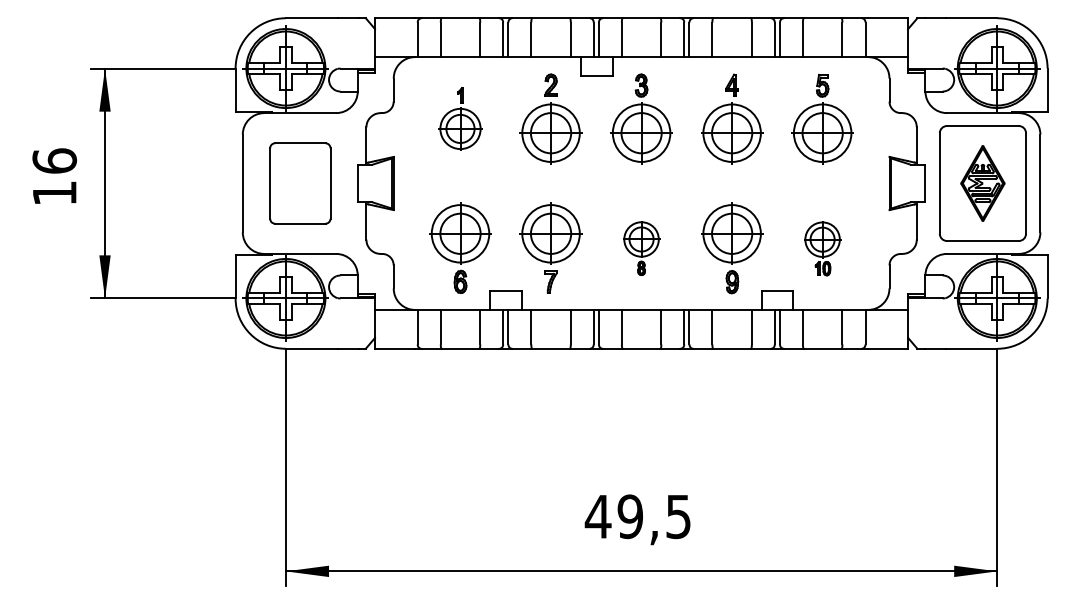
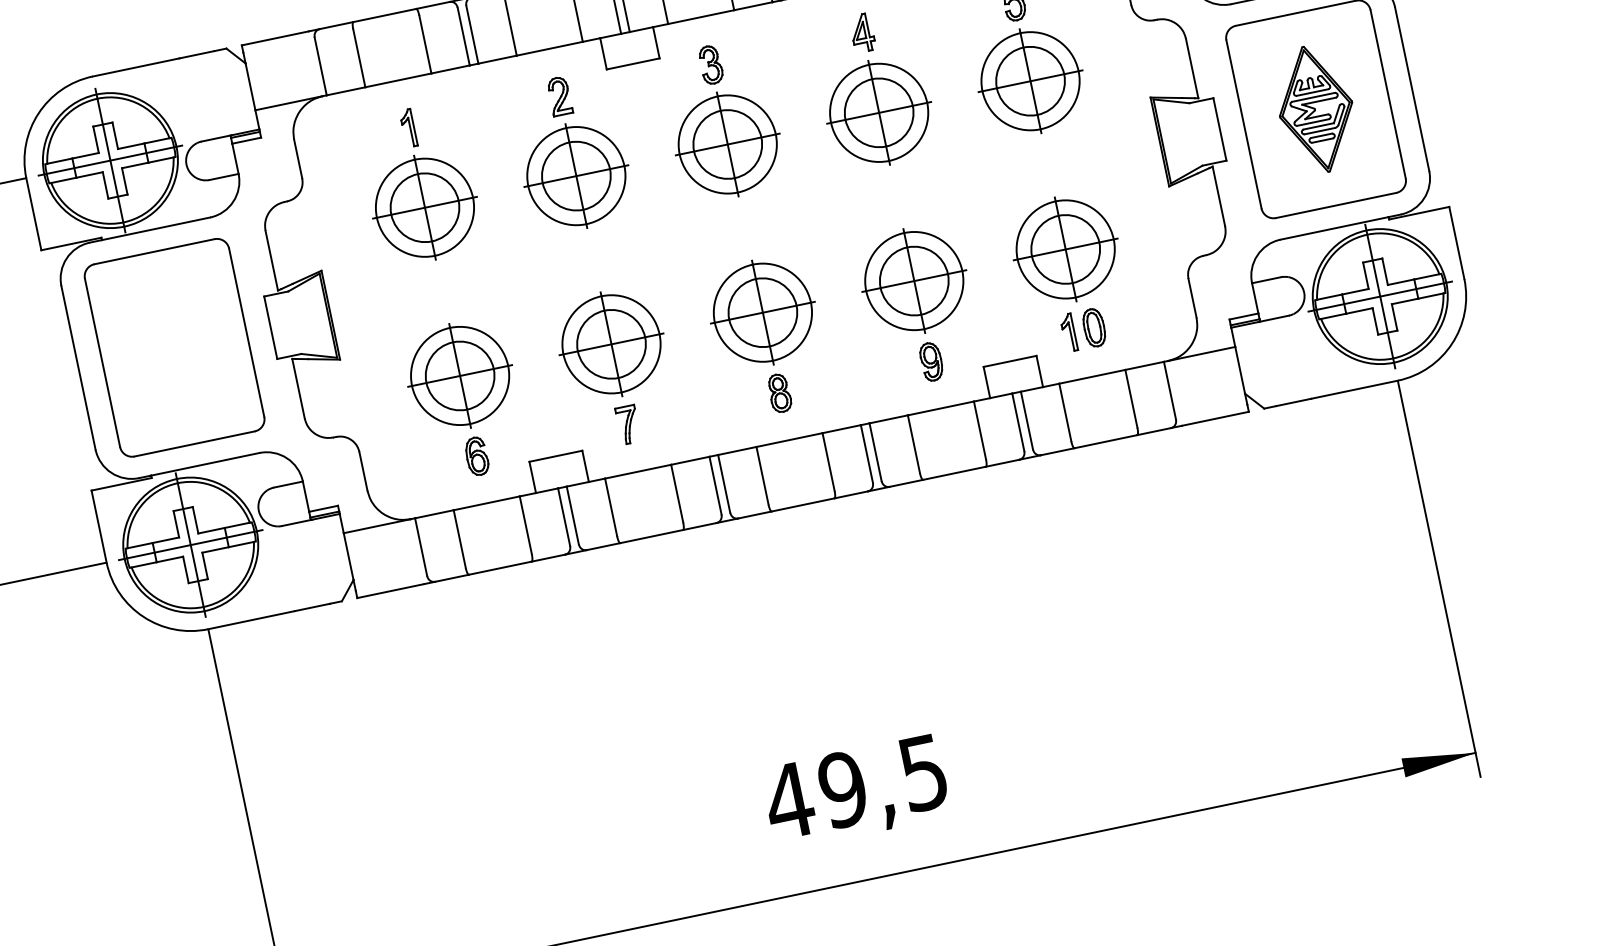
part: (460, 118) -> (419, 183), size x1.43
part: (300, 183) -> (174, 347), size x1.43
part: (641, 247) -> (767, 335), size x1.67
part: (822, 248) -> (1070, 274), size x1.67

